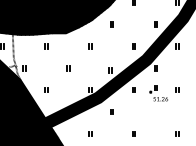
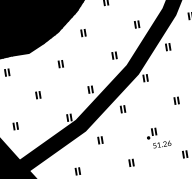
part: (158, 93) -> (158, 138), moved

